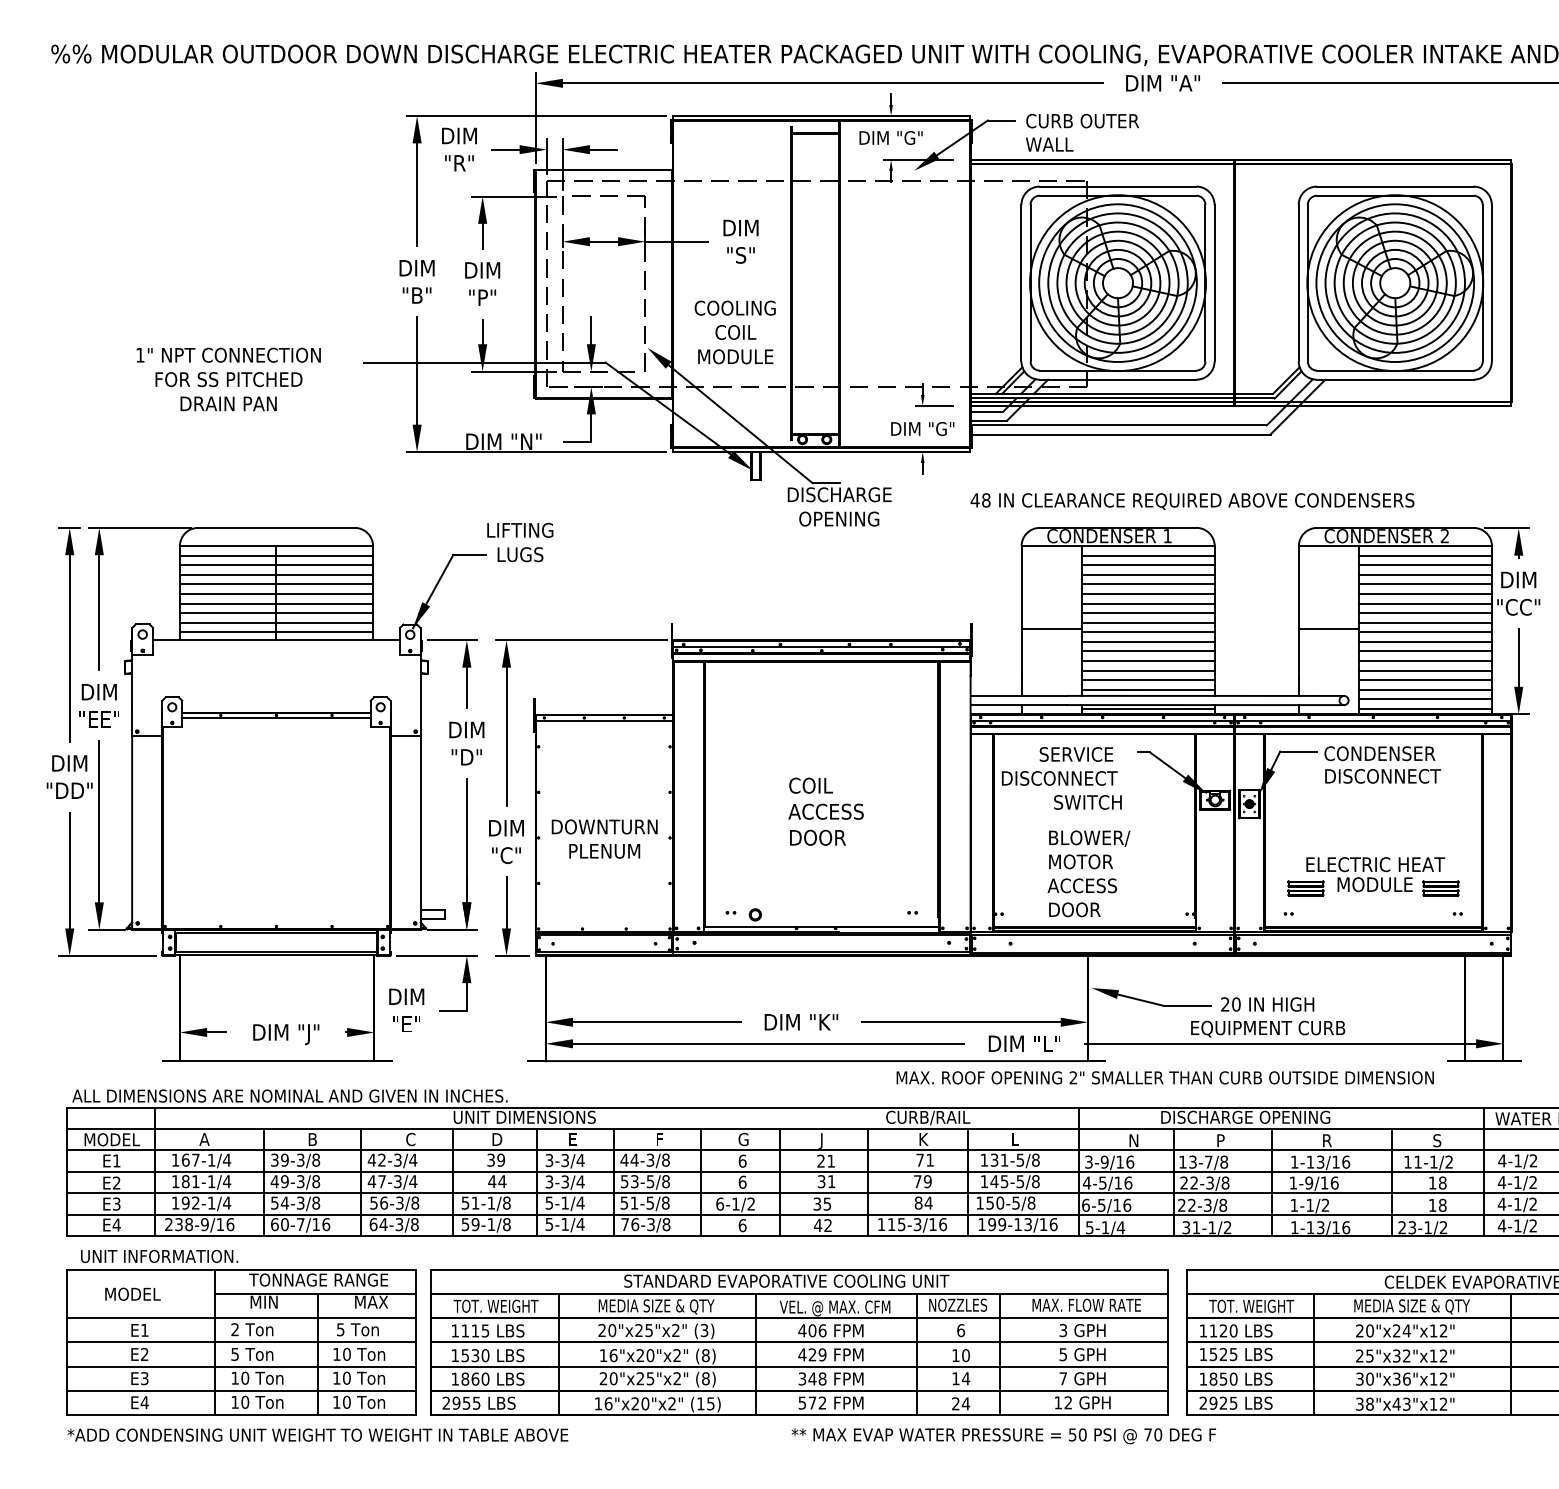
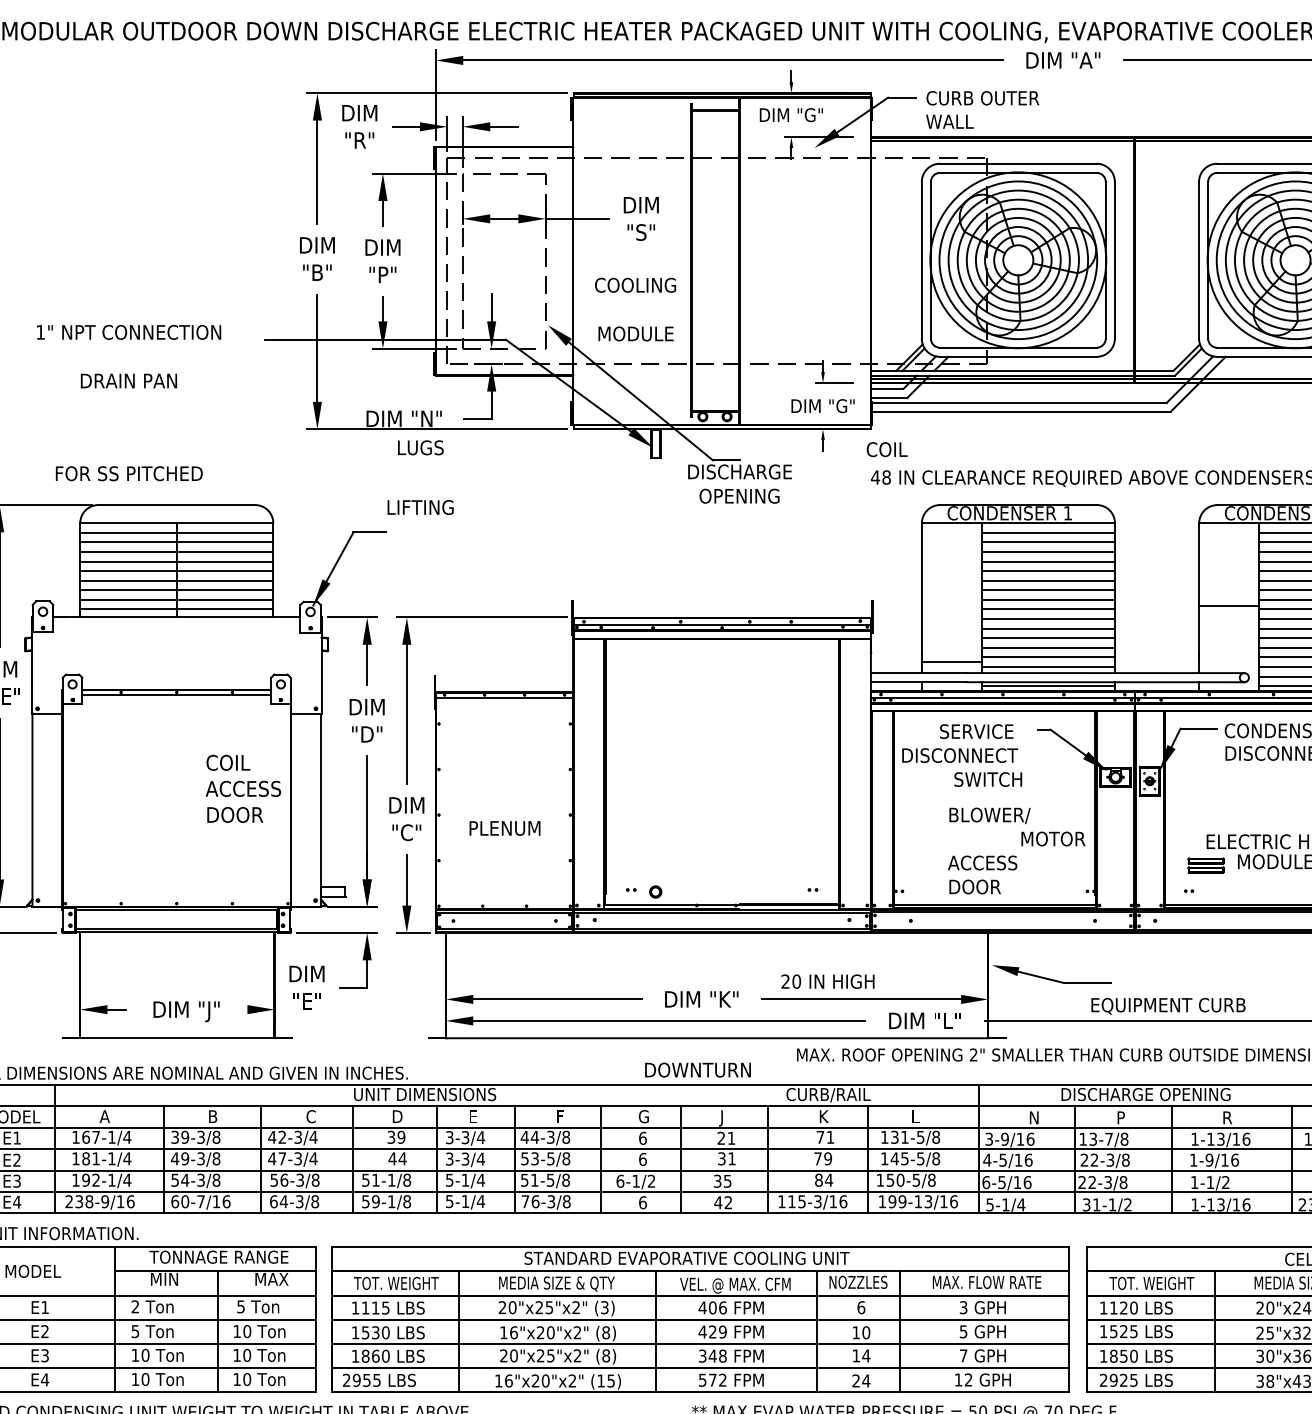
text: (735, 332) -> (886, 449), moved
text: (228, 379) -> (128, 473), moved
text: (520, 554) -> (420, 447), moved
line: (1051, 629) -> (951, 662), moved
text: (825, 811) -> (242, 788), moved
text: (604, 826) -> (697, 1069), moved
text: (1080, 861) -> (1052, 838), moved
text: (1267, 1004) -> (827, 981), moved

